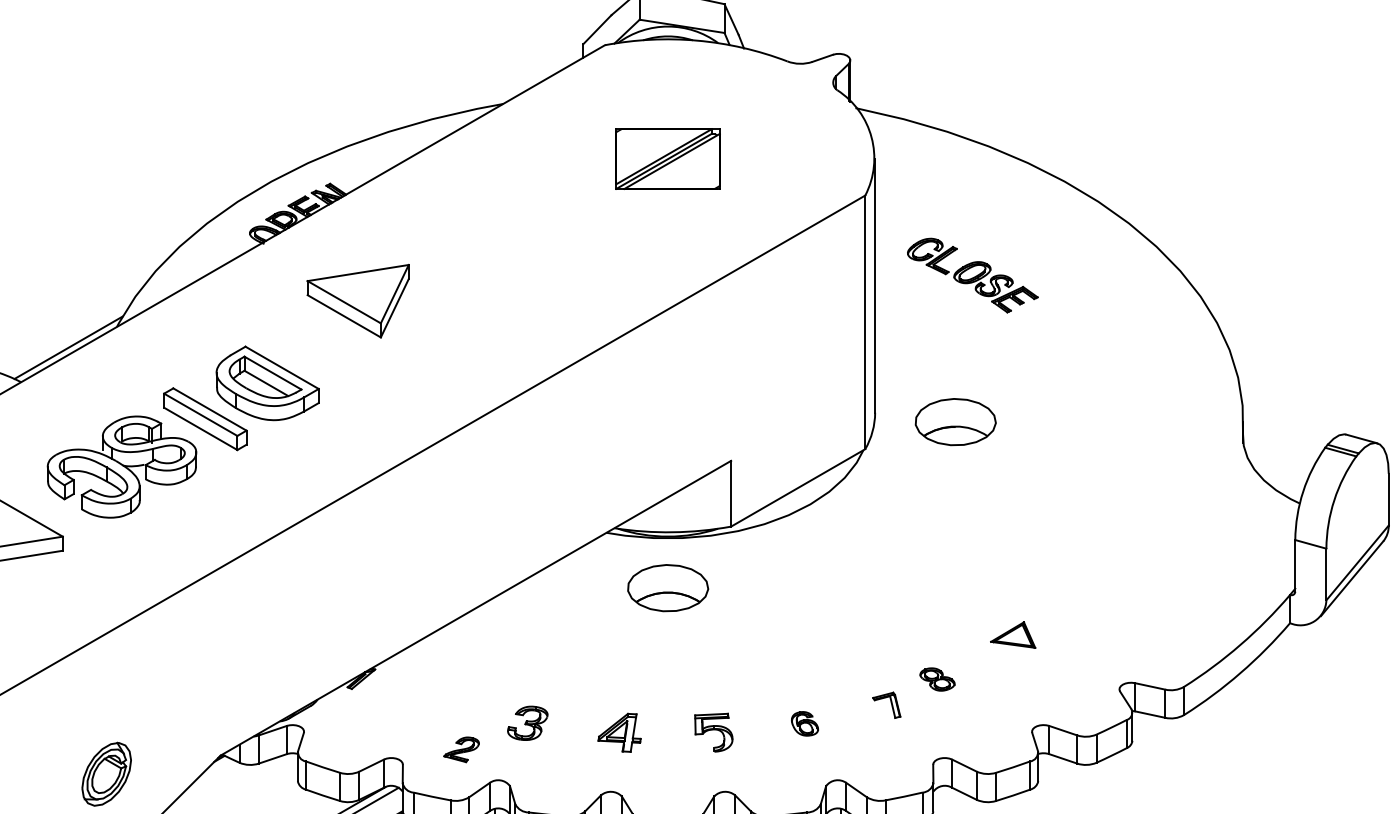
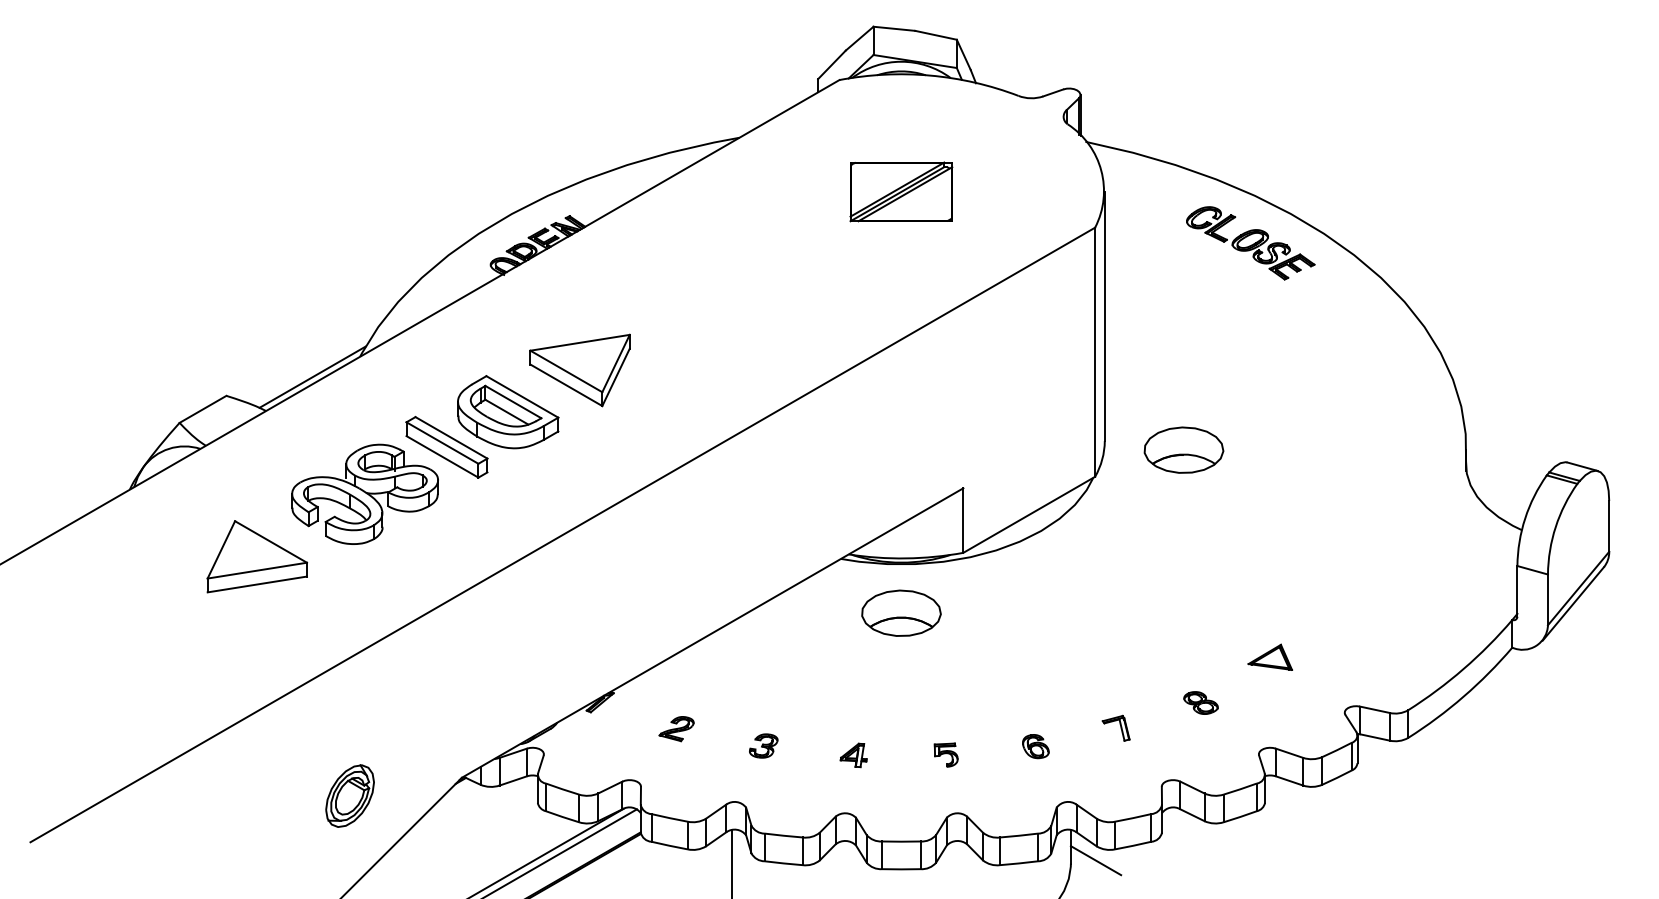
part: (972, 275) -> (1250, 243), moved
part: (357, 301) -> (579, 370), moved
part: (1013, 634) -> (1270, 656), moved
part: (936, 678) -> (1200, 702), moved
part: (527, 722) -> (763, 745), size x0.71
part: (712, 731) -> (945, 754), size x0.62
part: (619, 732) -> (853, 755), size x0.62
part: (461, 750) -> (676, 729), moved

